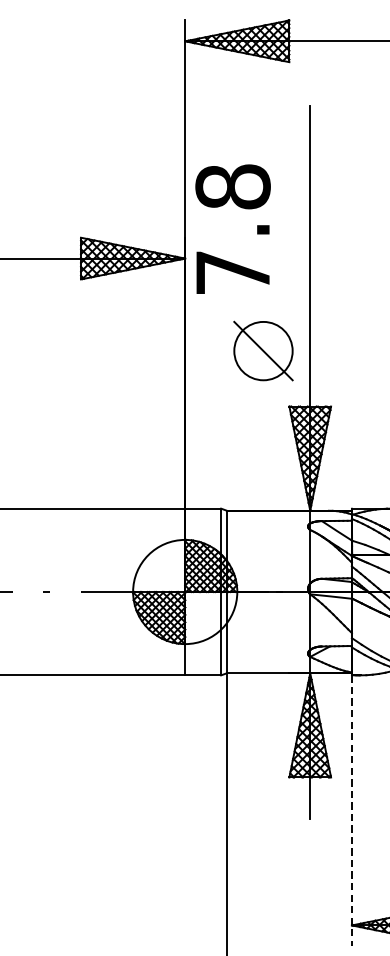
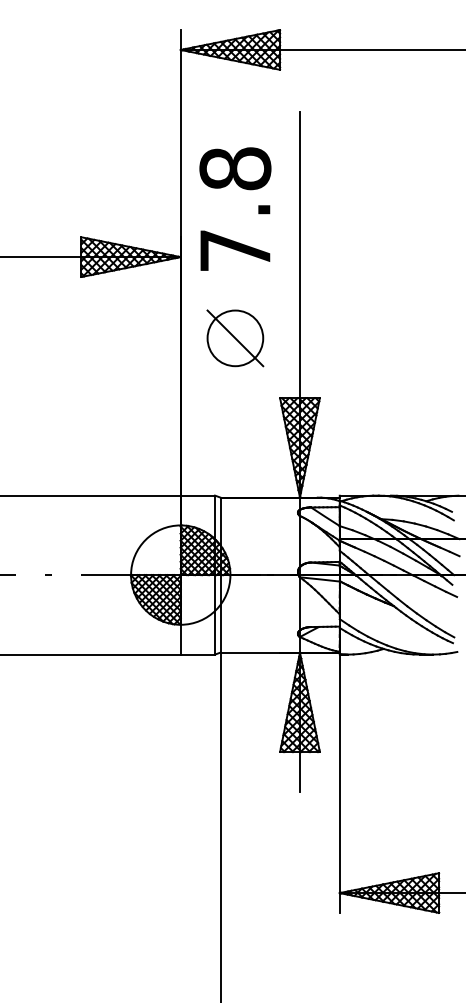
text: (233, 228) -> (235, 208), moved
part: (263, 351) -> (235, 338), moved
line: (351, 811) -> (339, 784), dashed -> solid

